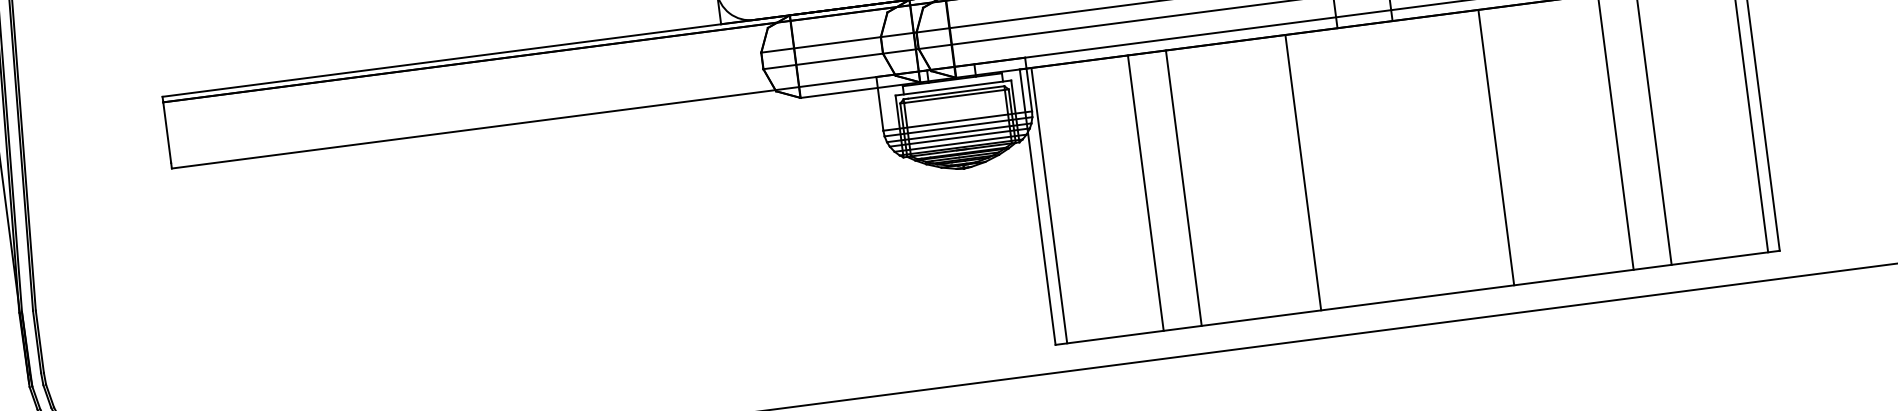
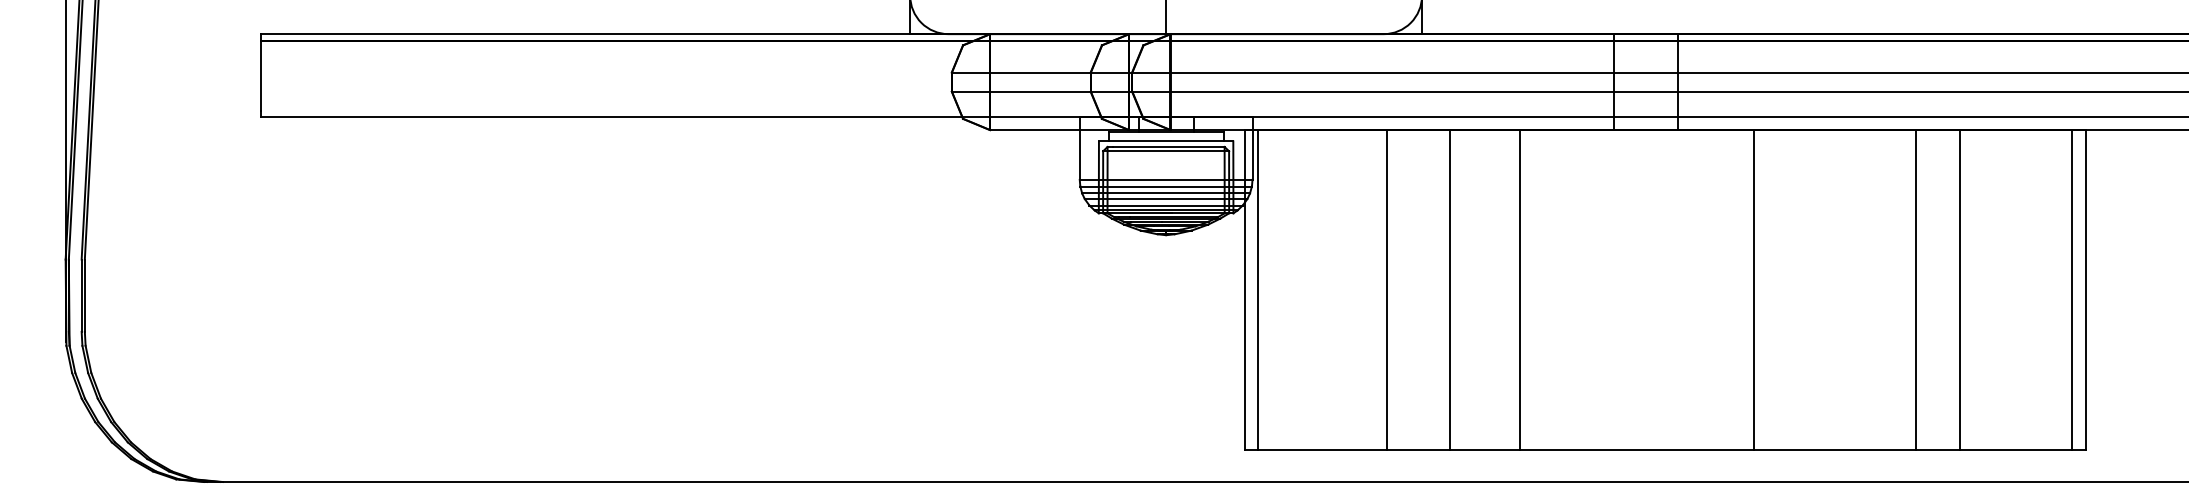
line: (1496, 147) -> (1754, 290), moved
line: (1303, 173) -> (1520, 290), moved
line: (1183, 188) -> (1450, 290), moved
line: (1146, 193) -> (1387, 290), moved

